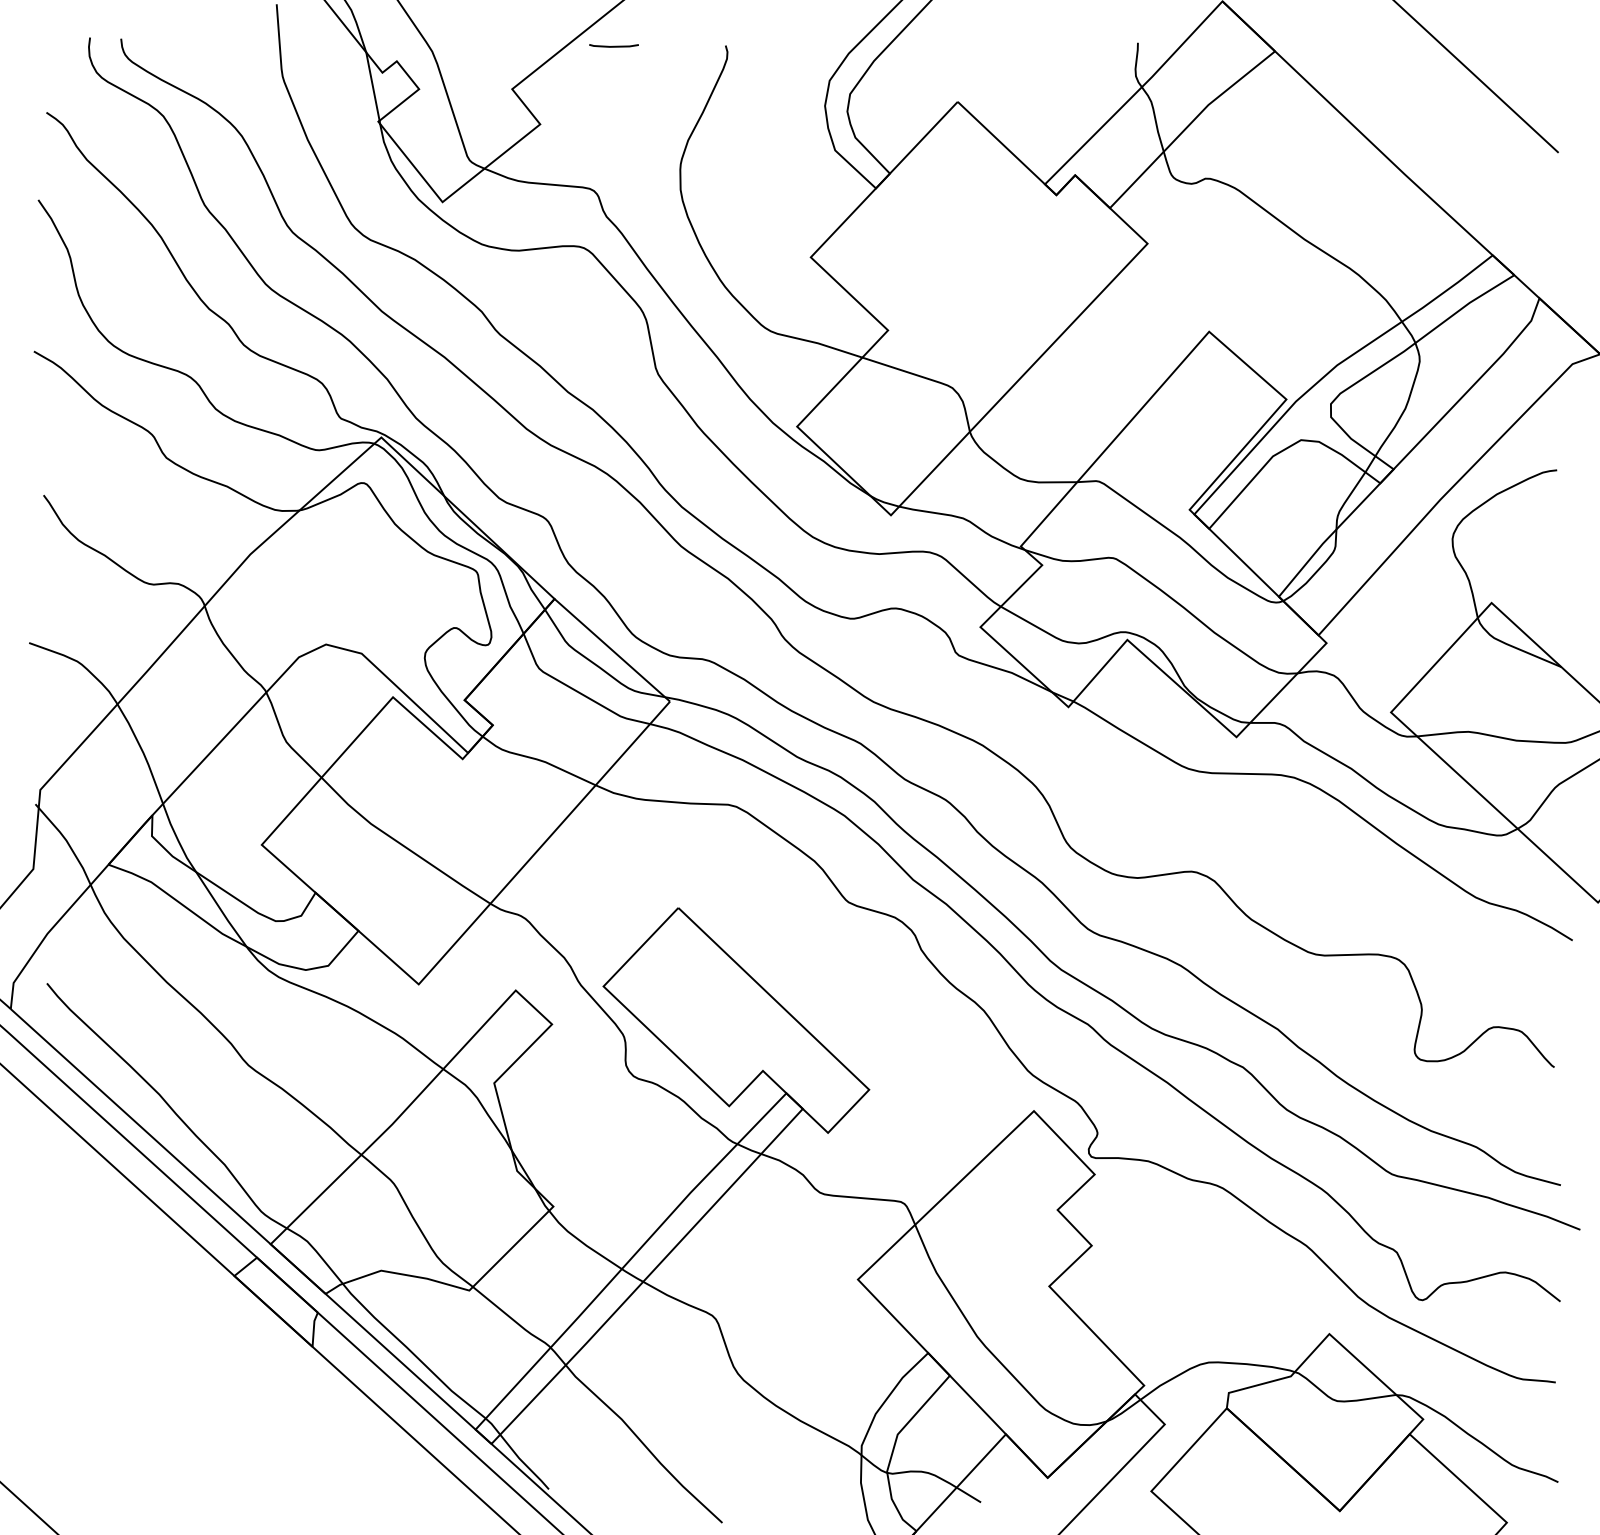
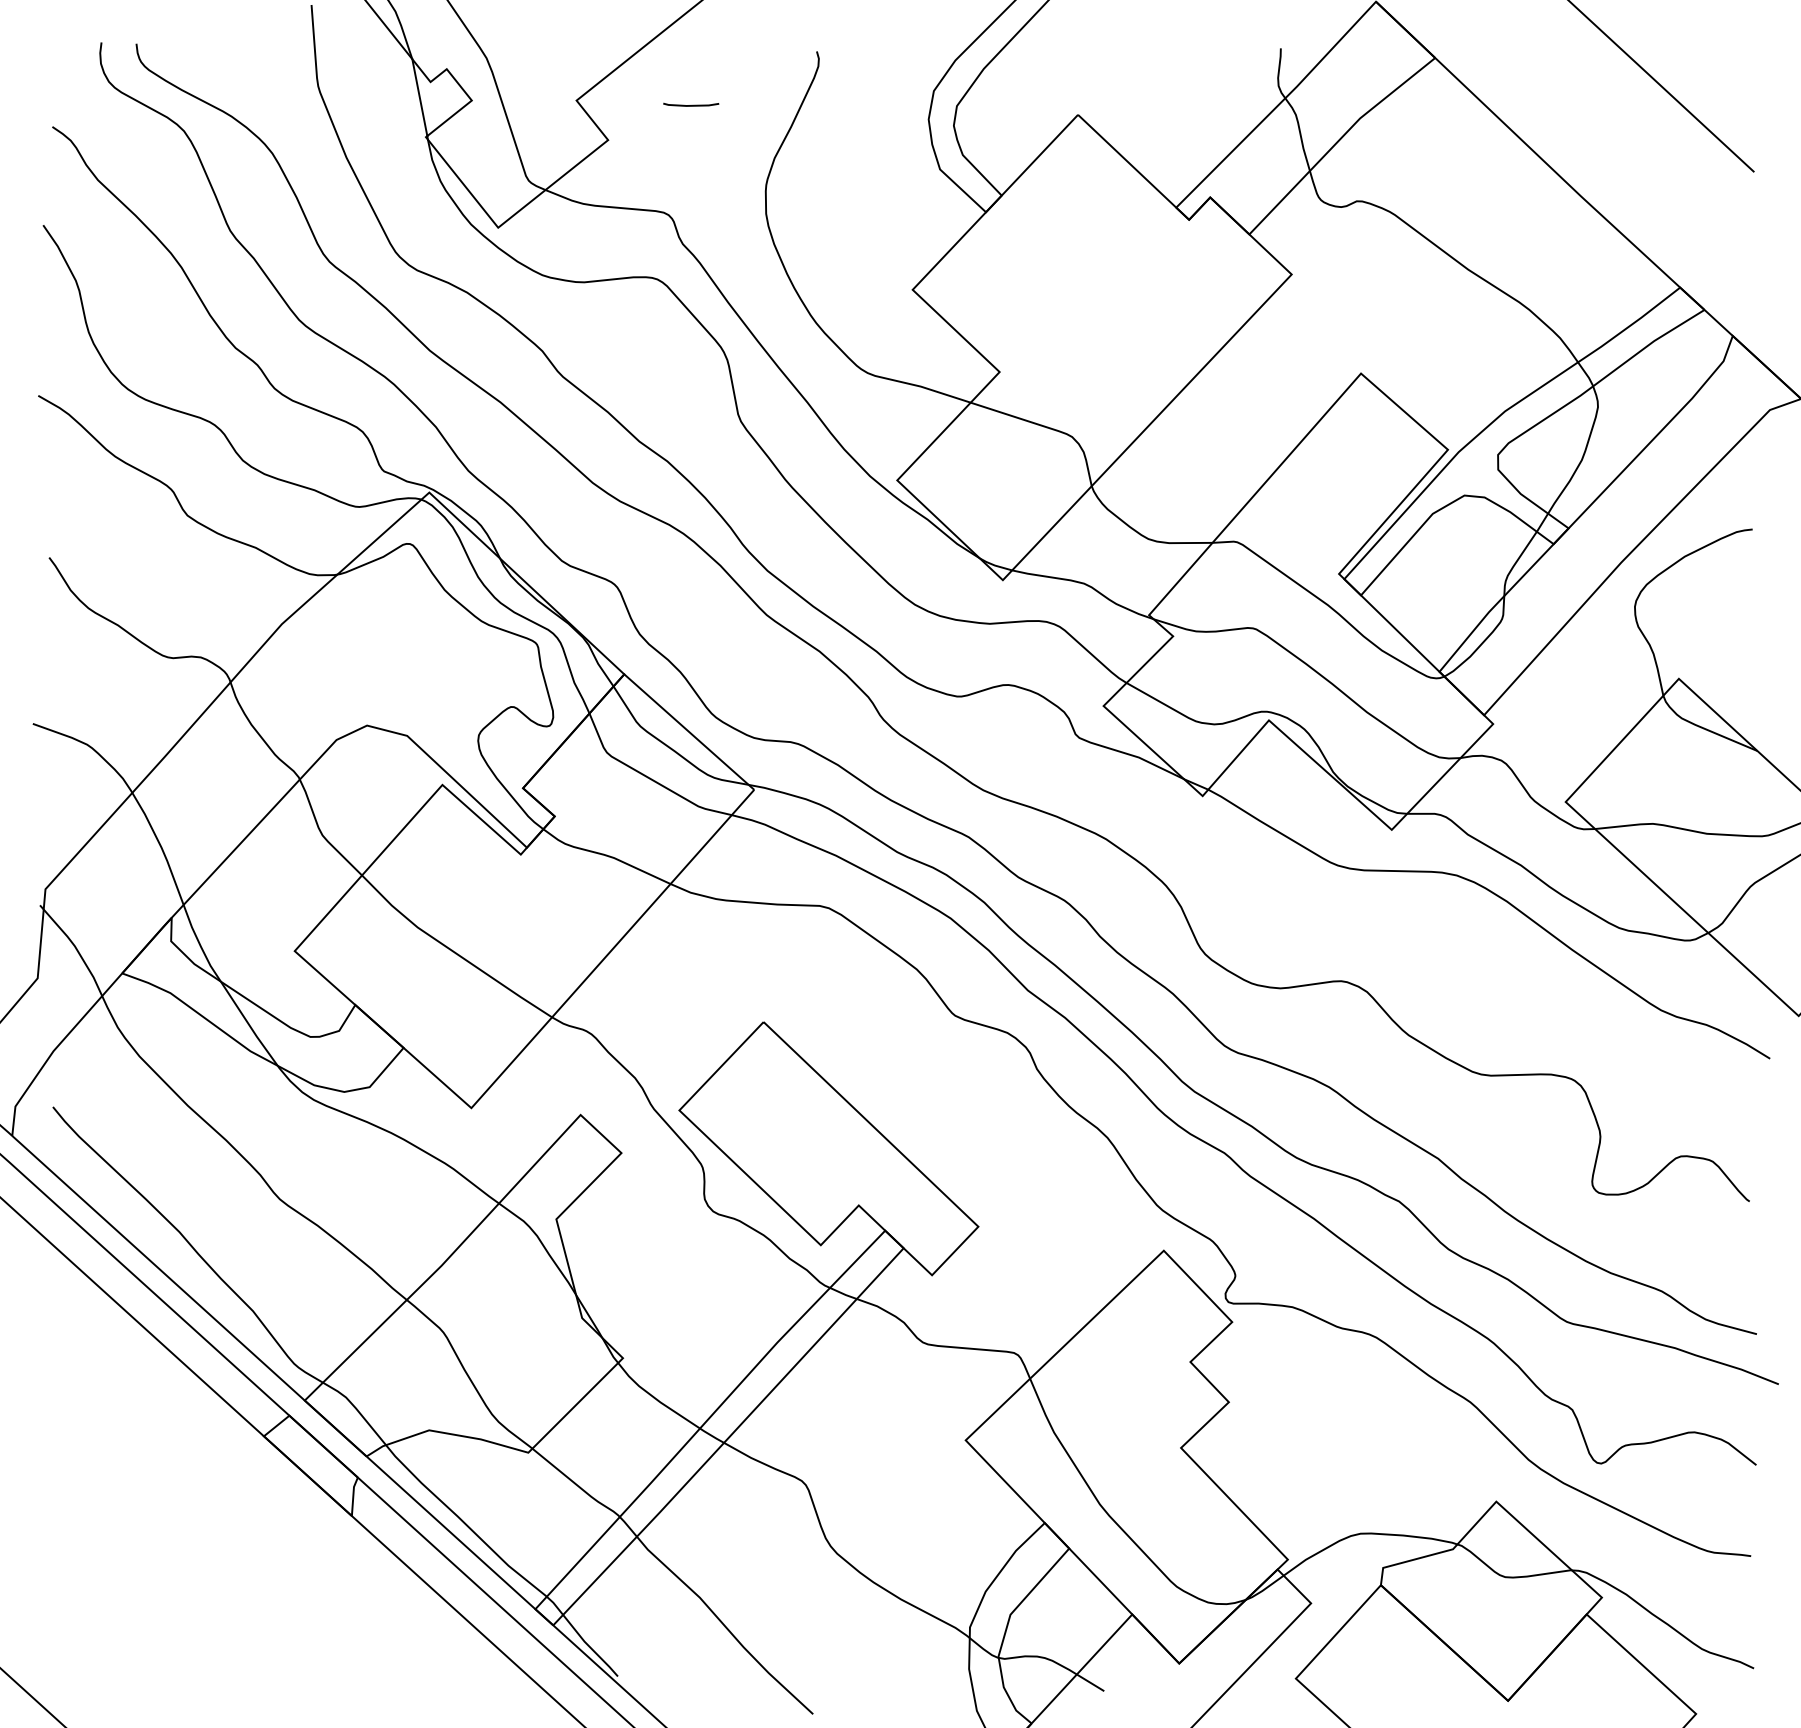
line: (615, 45) -> (692, 104), moved

